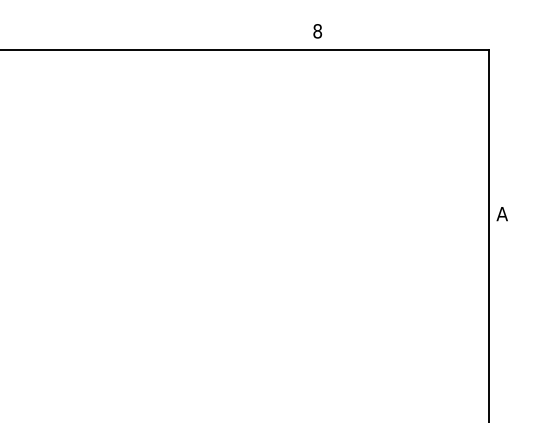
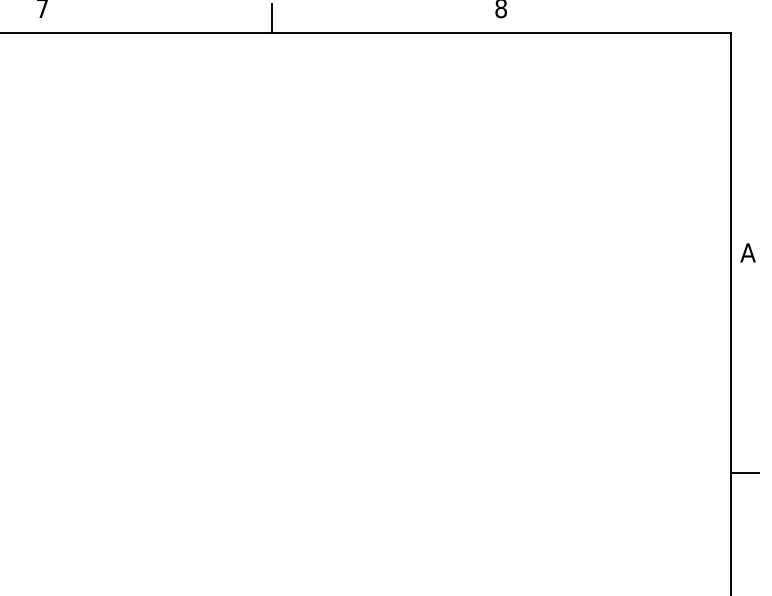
line: (145, 38) -> (271, 18), added
line: (499, 378) -> (744, 472), added

